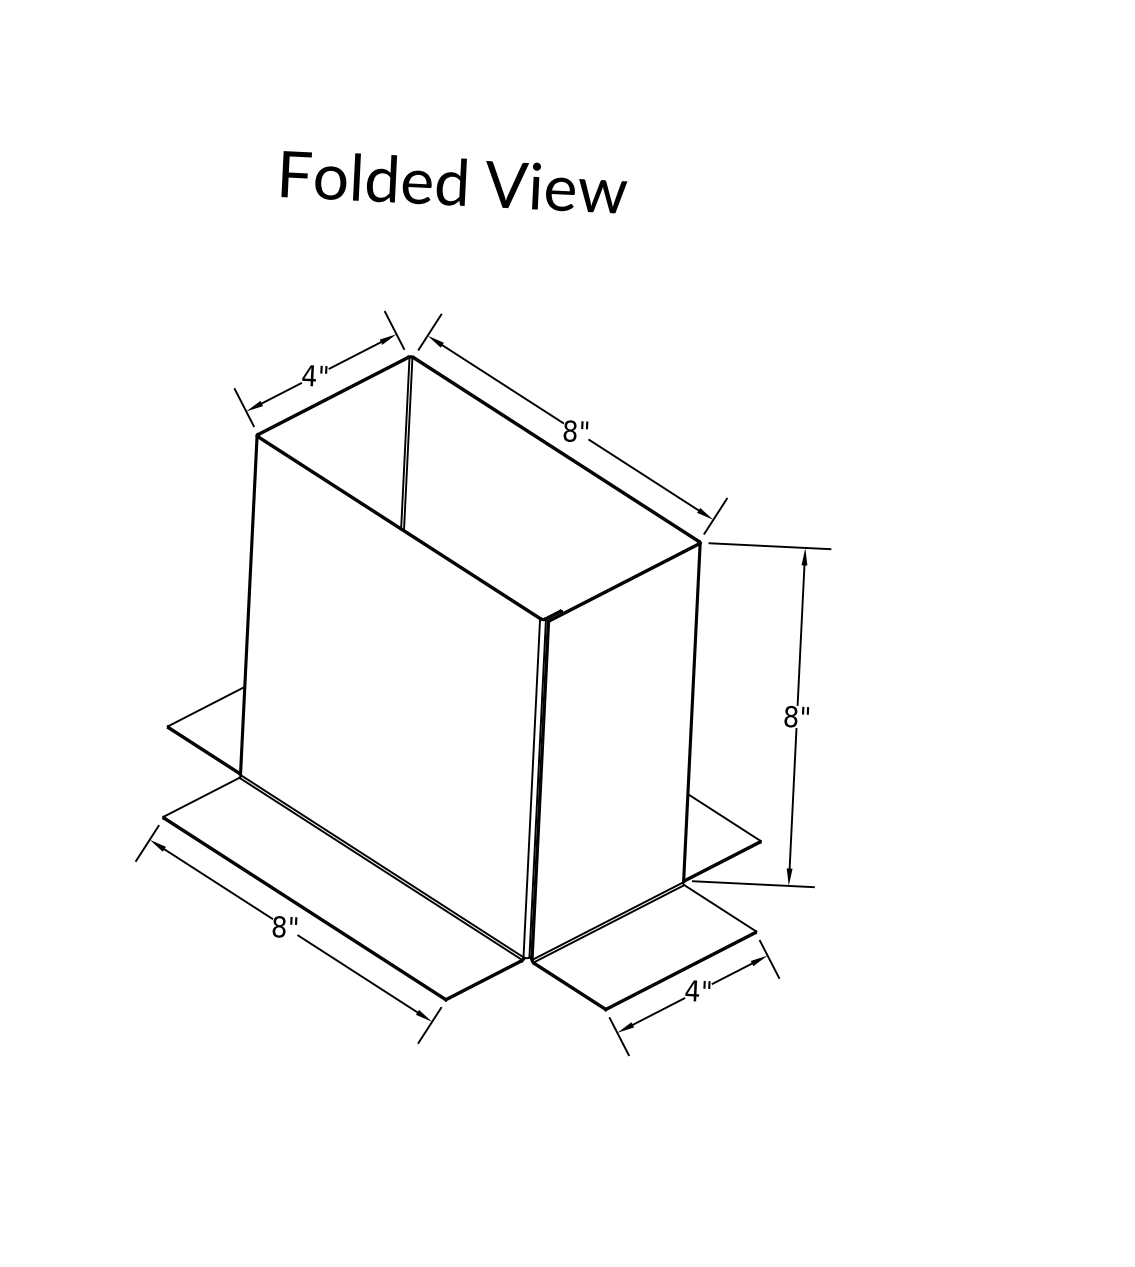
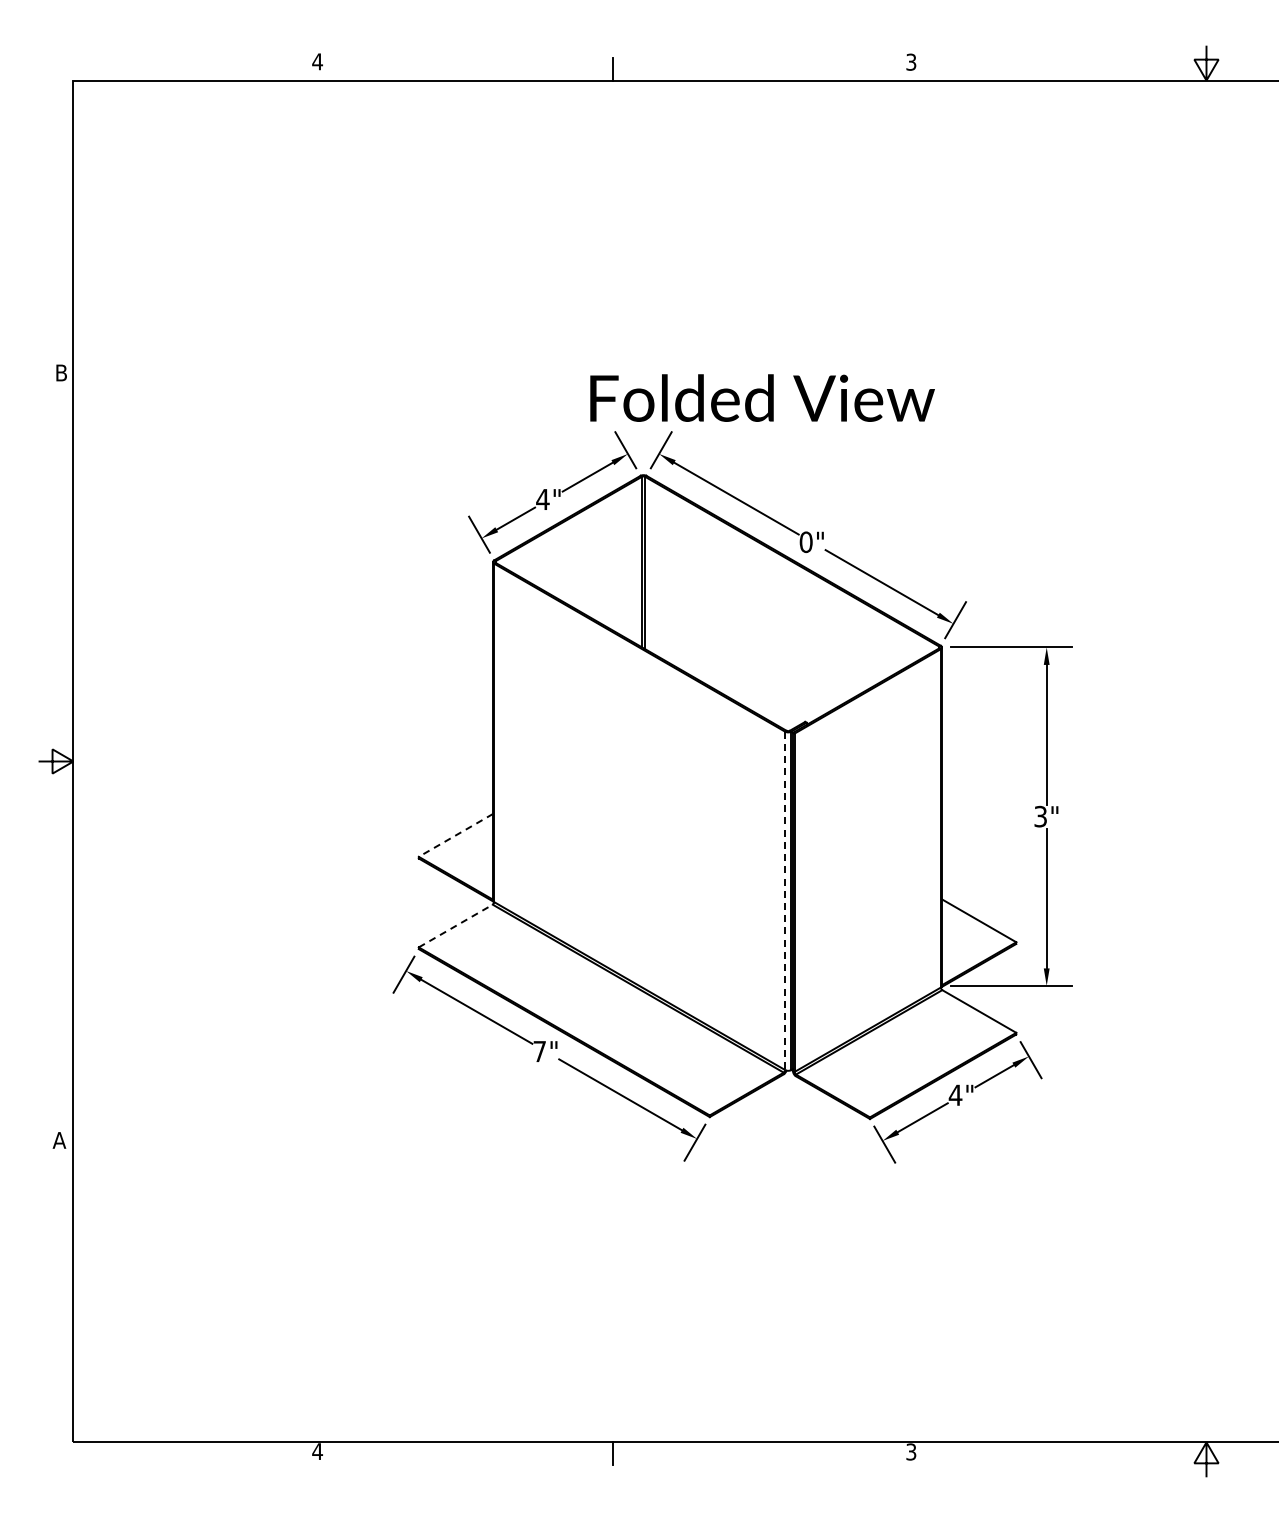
text: (454, 181) -> (762, 397), moved
text: (569, 430) -> (805, 541), 8" -> 0"
line: (205, 706) -> (455, 835), solid -> dashed
text: (790, 716) -> (1040, 816), 8" -> 3"
line: (531, 788) -> (785, 901), solid -> dashed
line: (201, 797) -> (455, 926), solid -> dashed
text: (278, 926) -> (539, 1051), 8" -> 7"

